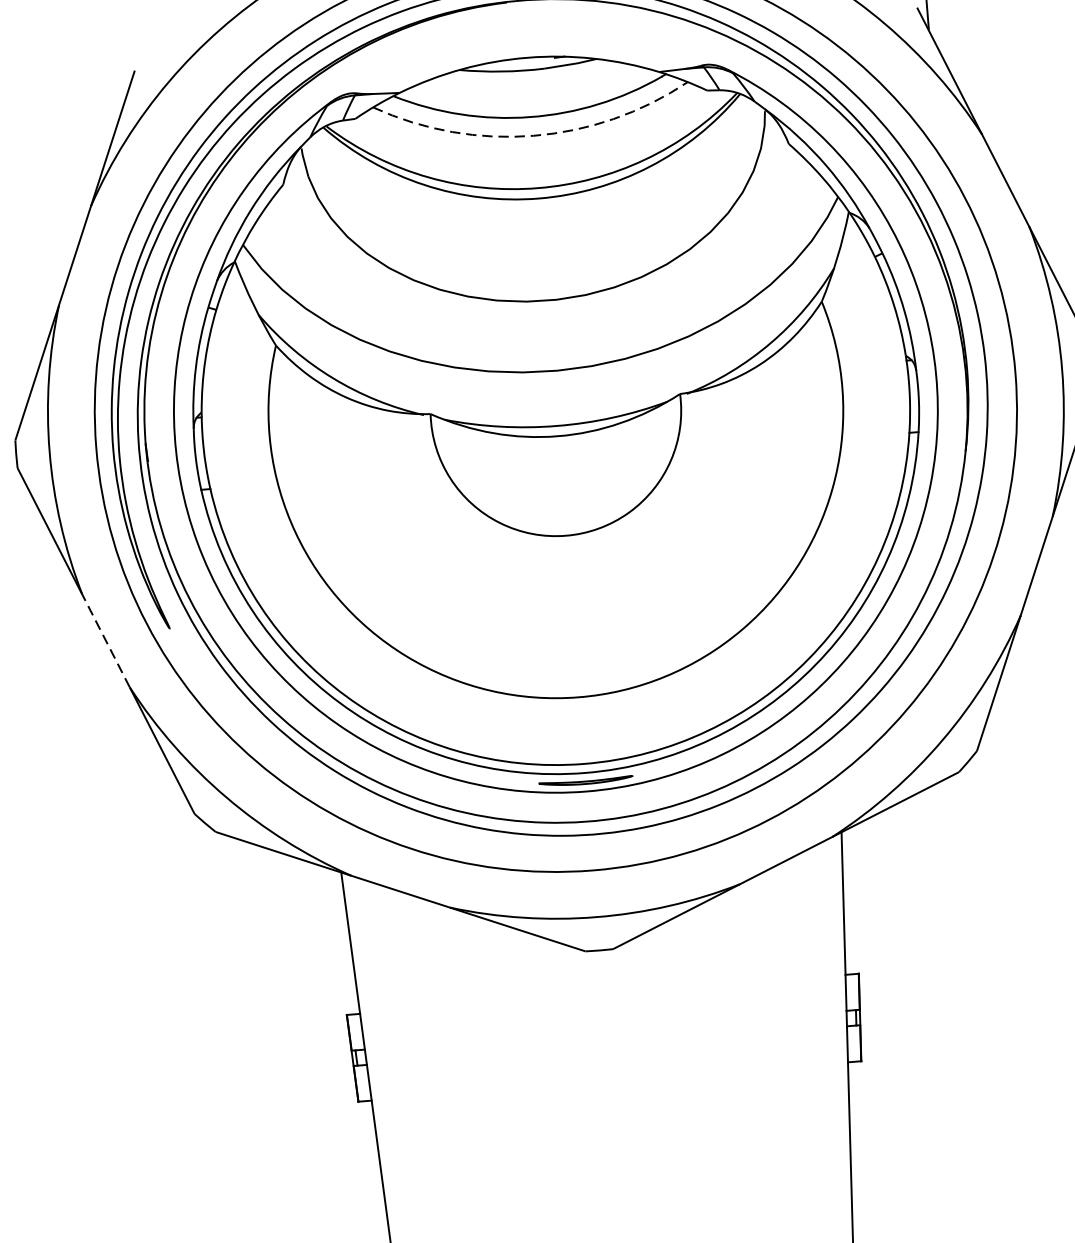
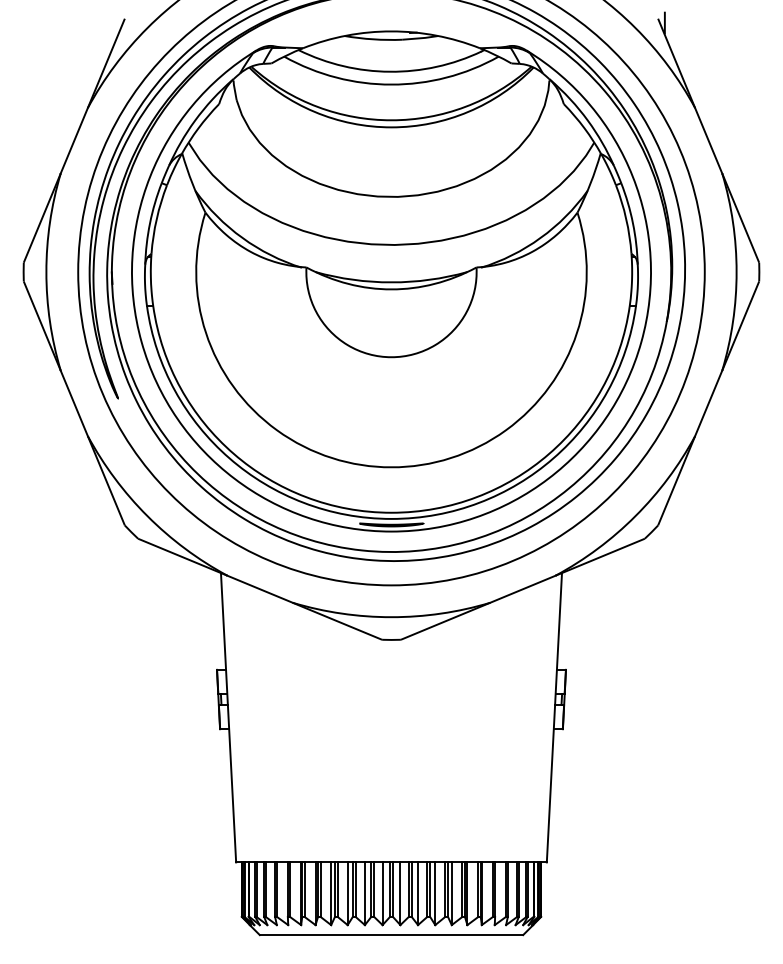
arc: (533, 135) -> (391, 84), dashed -> solid
line: (106, 641) -> (74, 403), dashed -> solid

